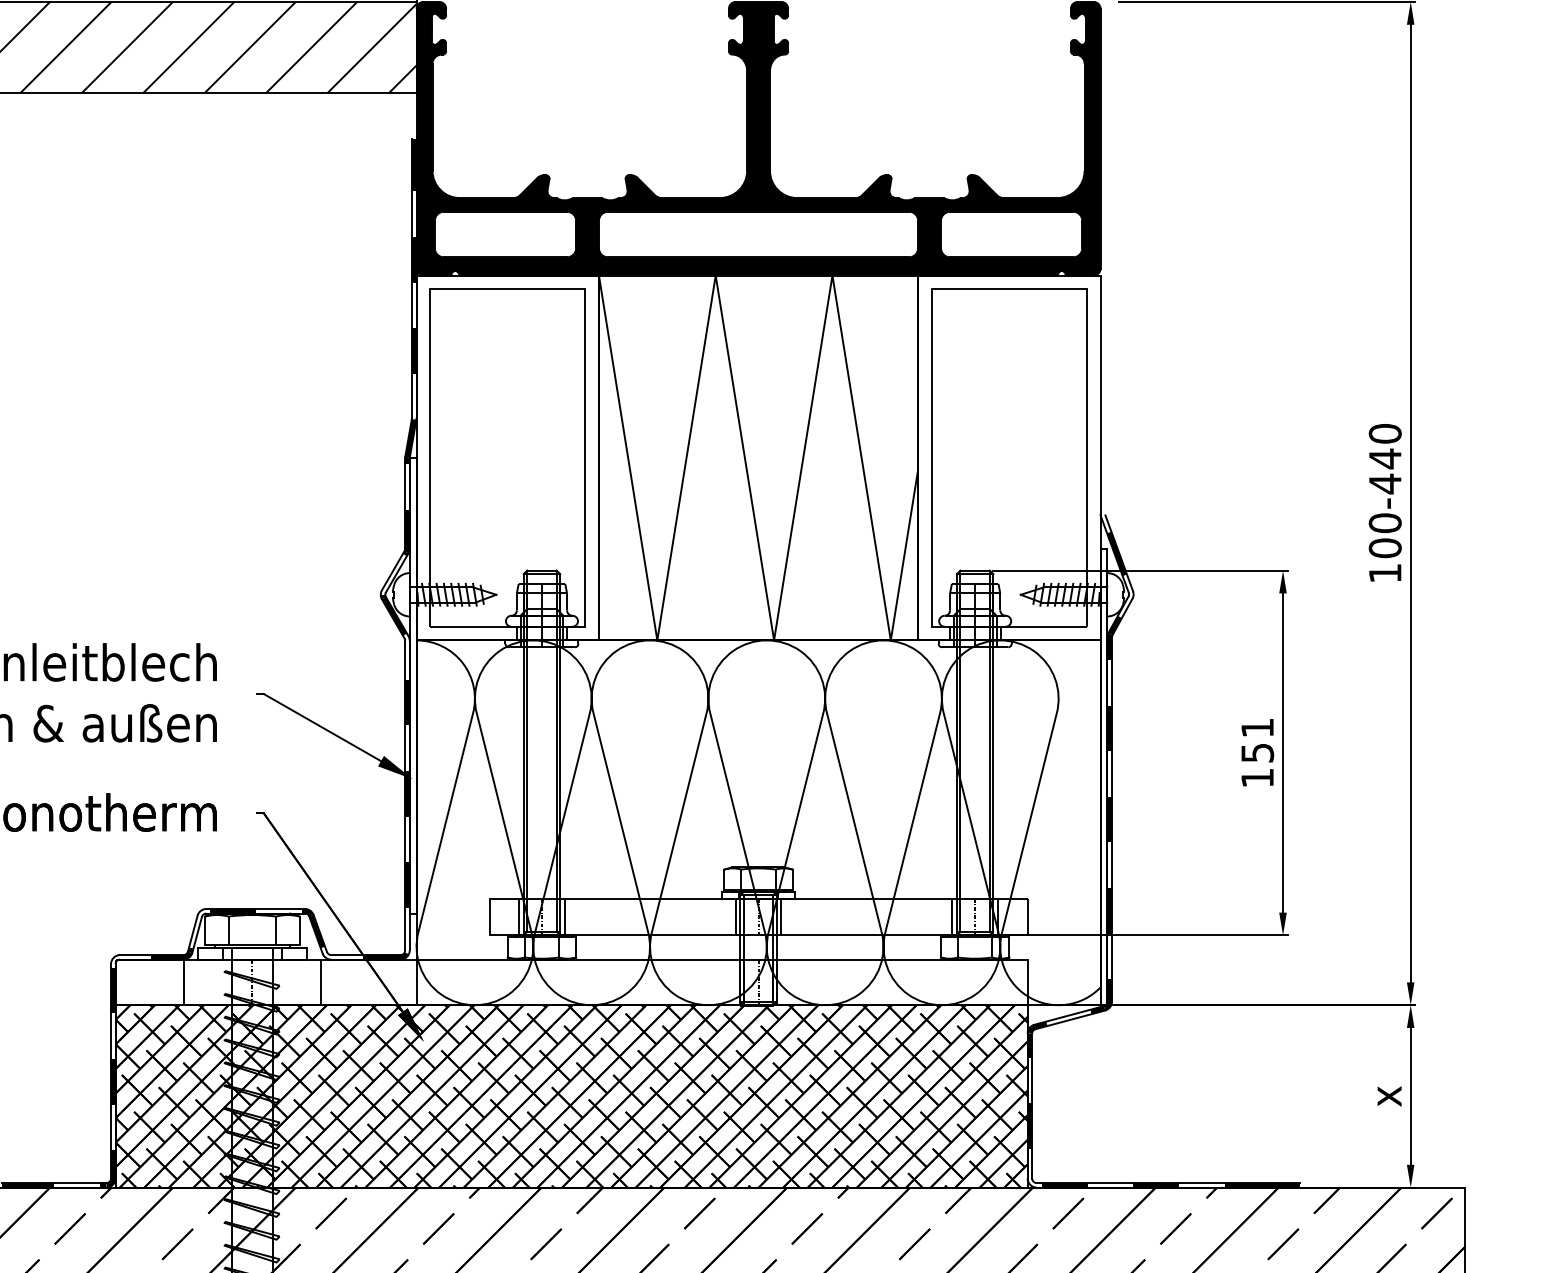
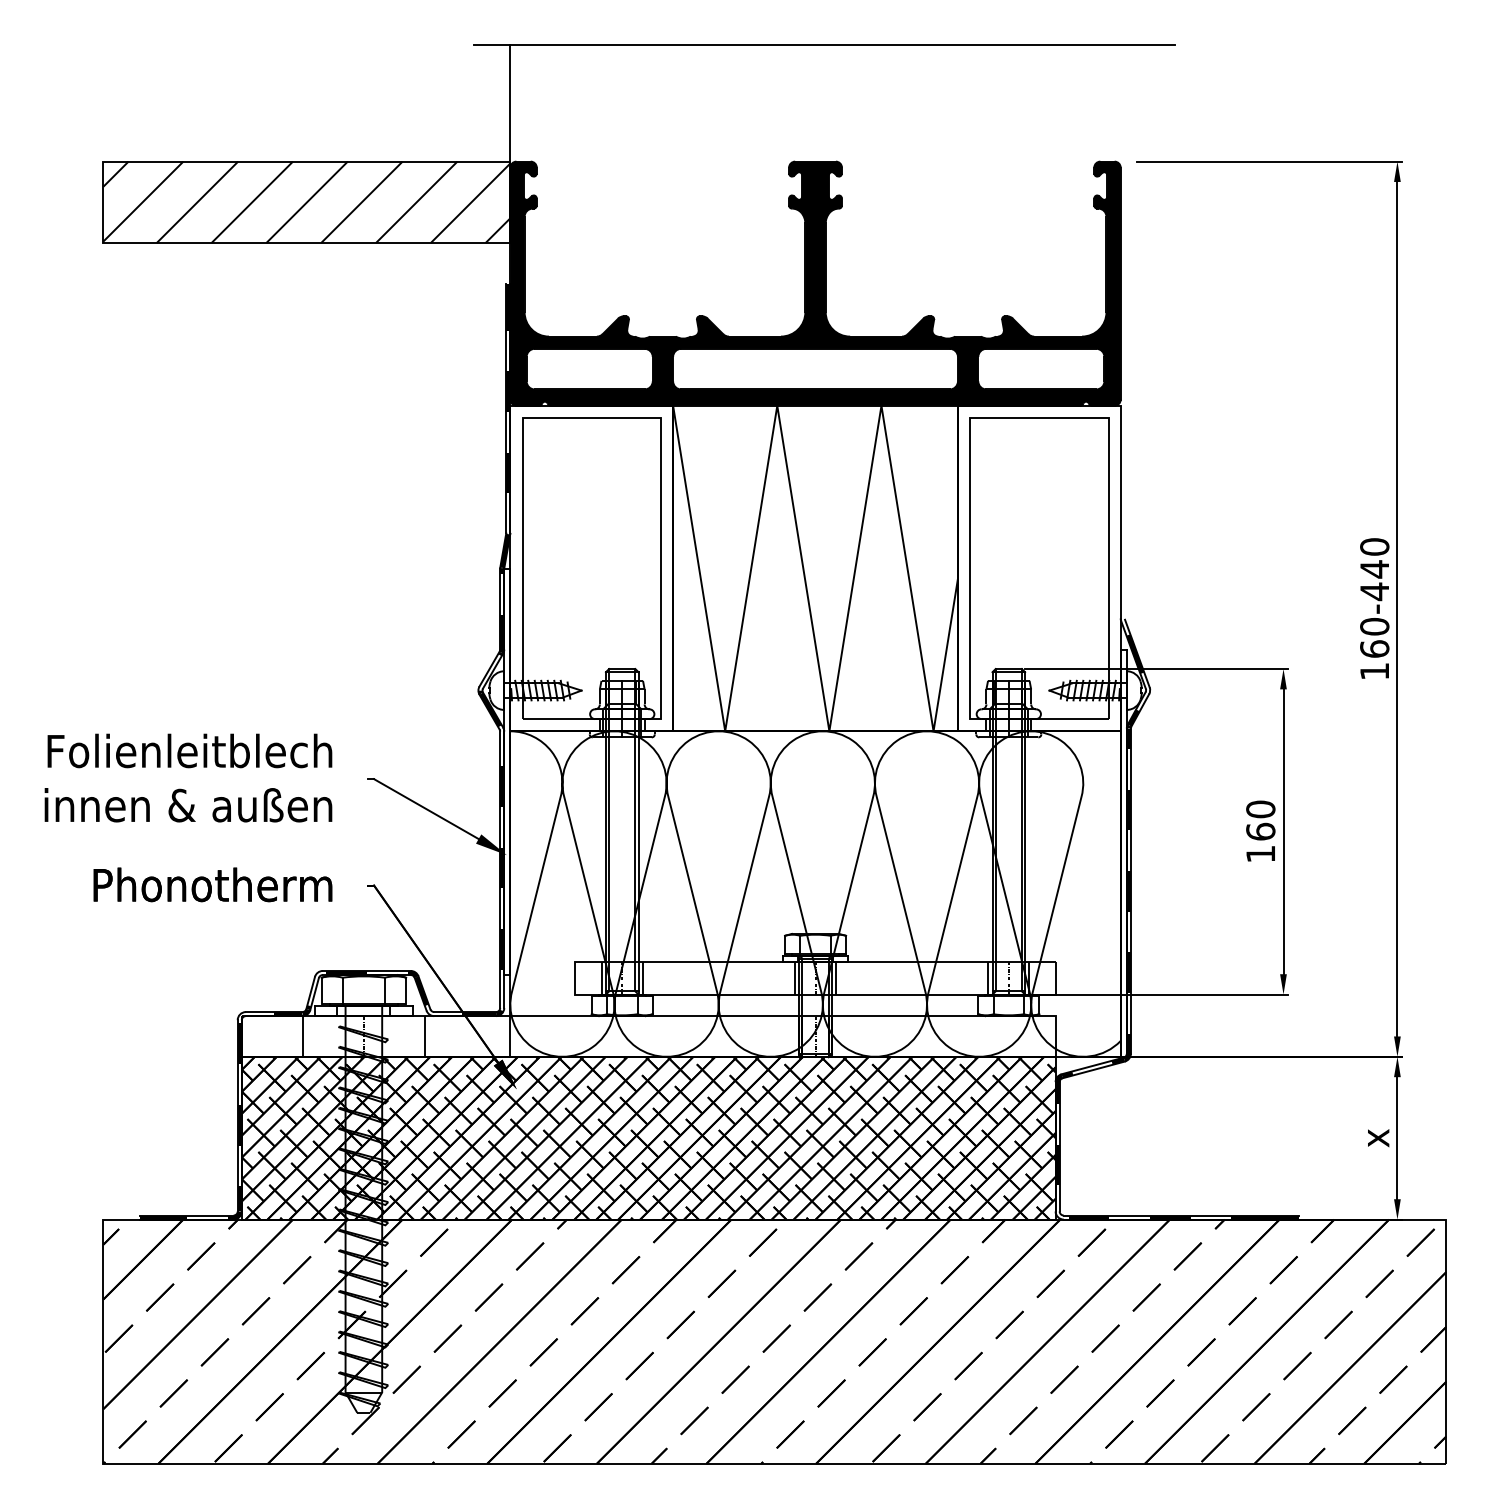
text: (1385, 547) -> (1374, 648), 100-440 -> 160-440
text: (1257, 740) -> (1260, 820), 151 -> 160

